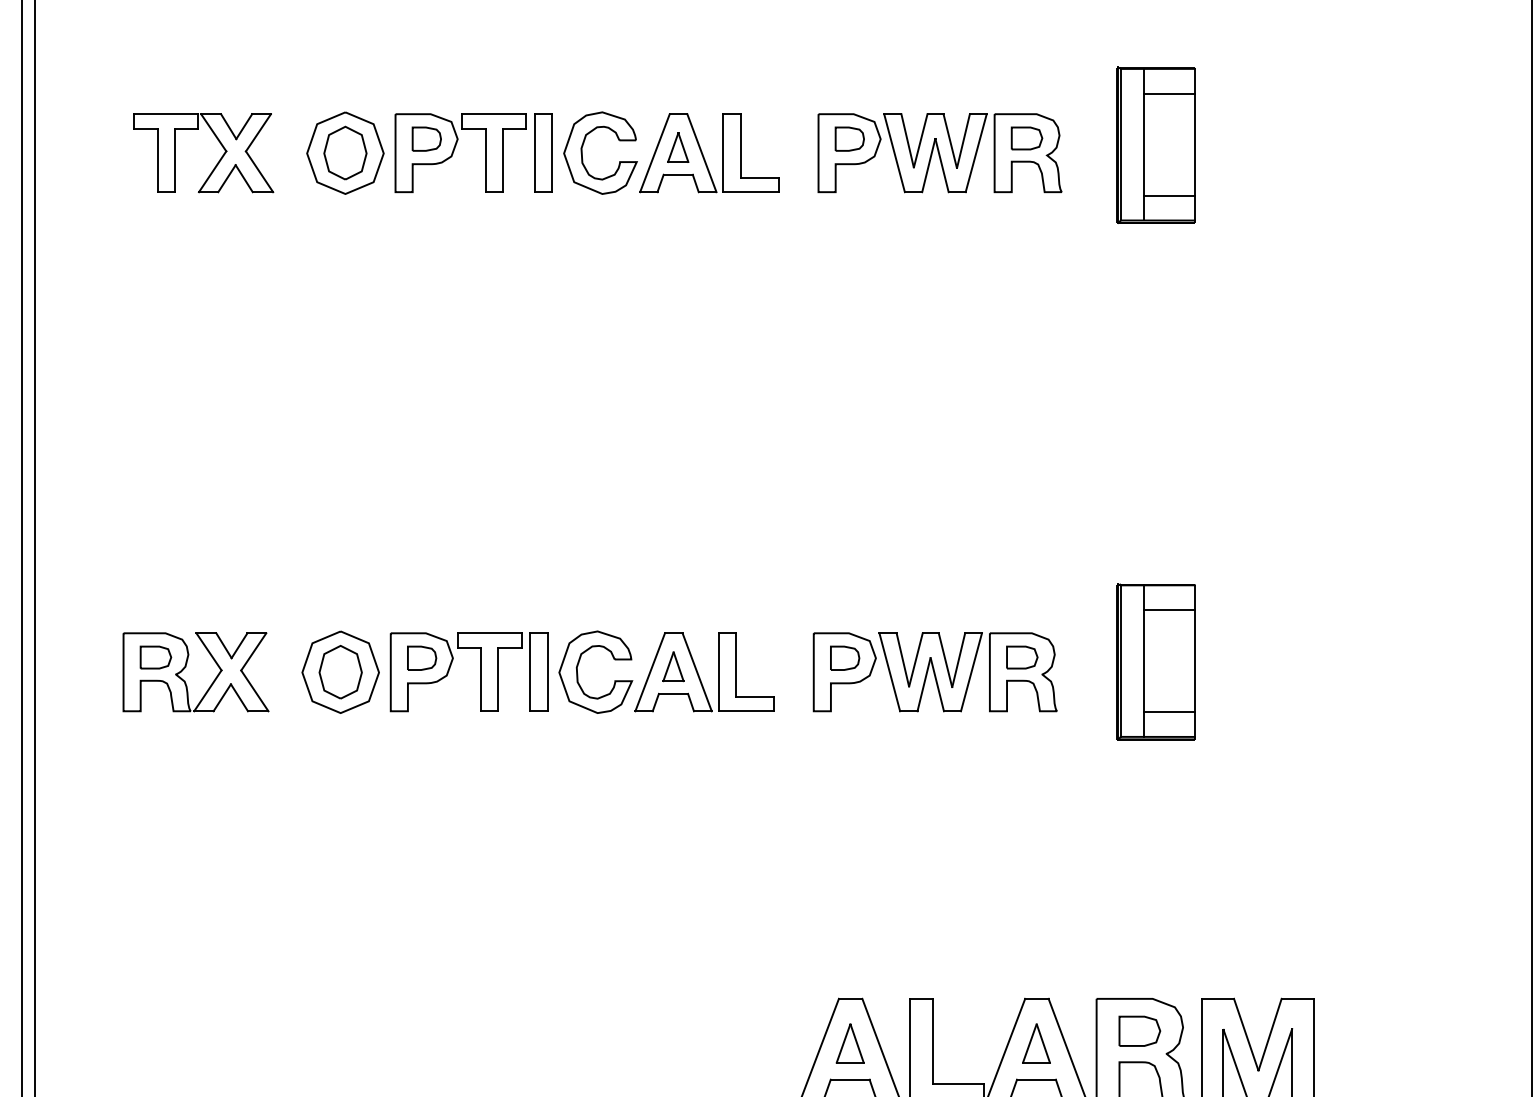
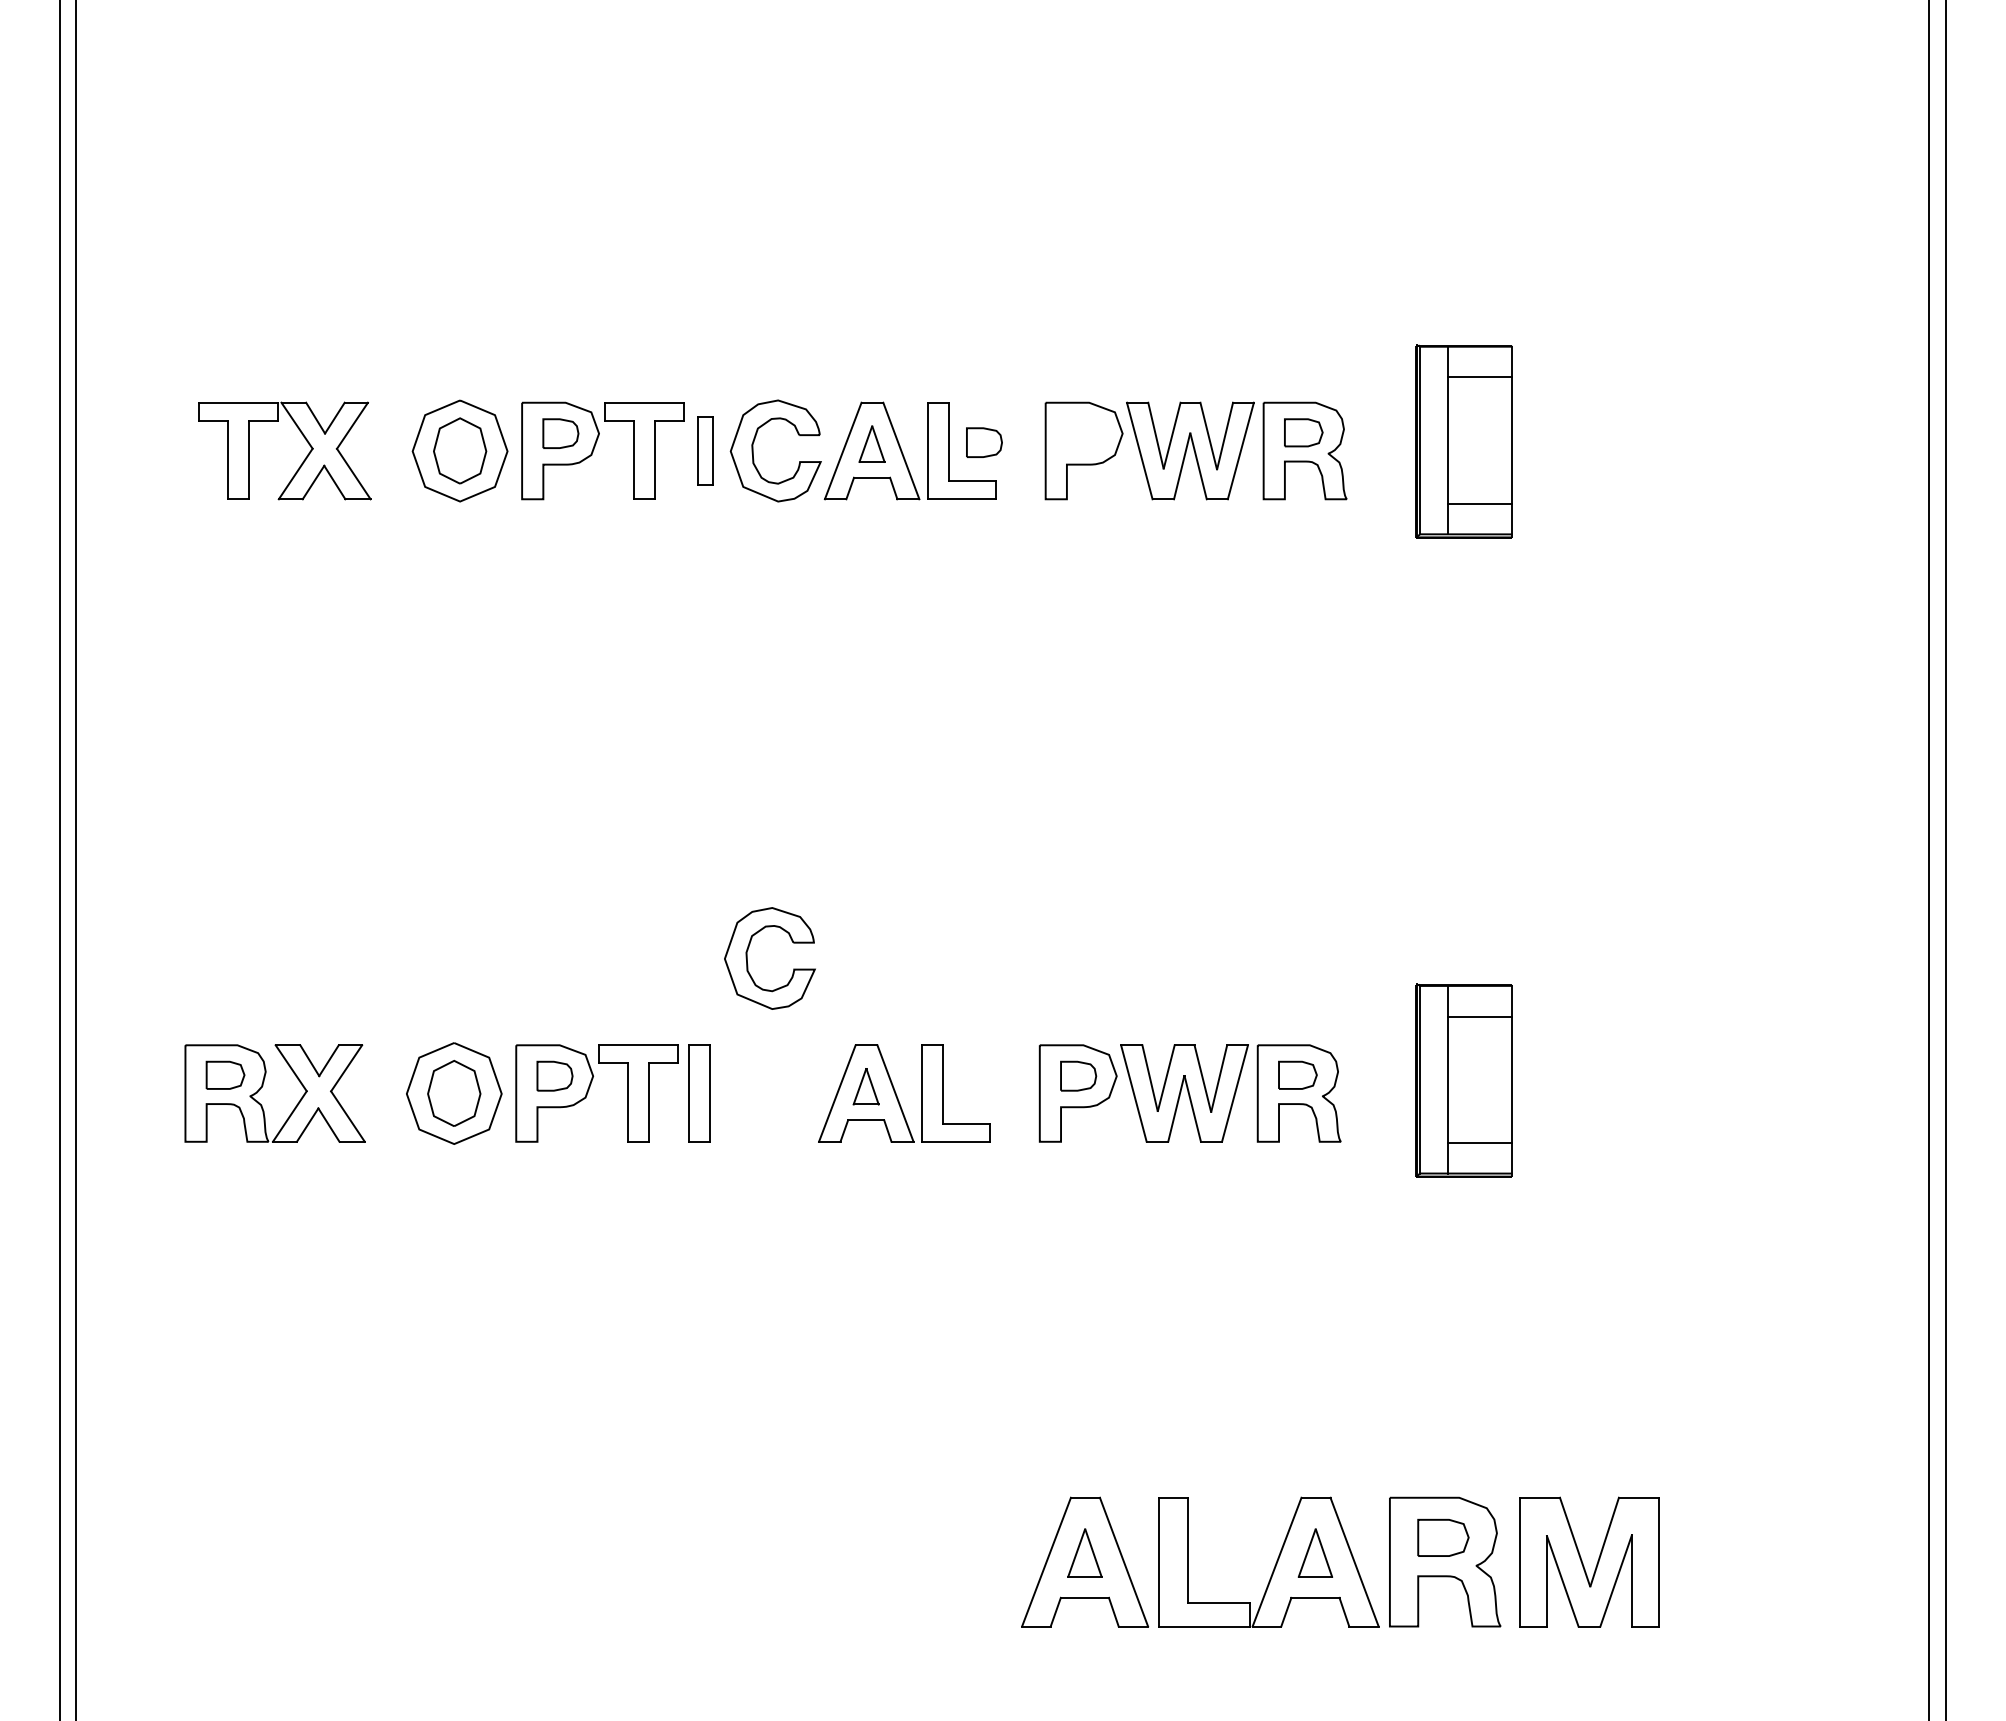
part: (849, 139) -> (984, 442), moved
part: (543, 152) -> (705, 450), size x0.7
part: (578, 677) -> (748, 964), moved

